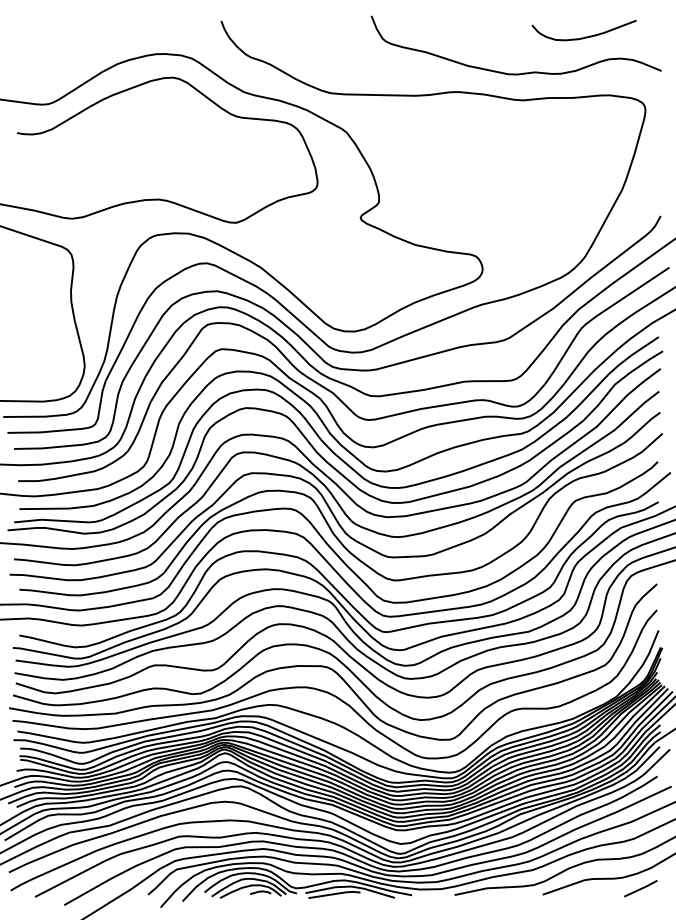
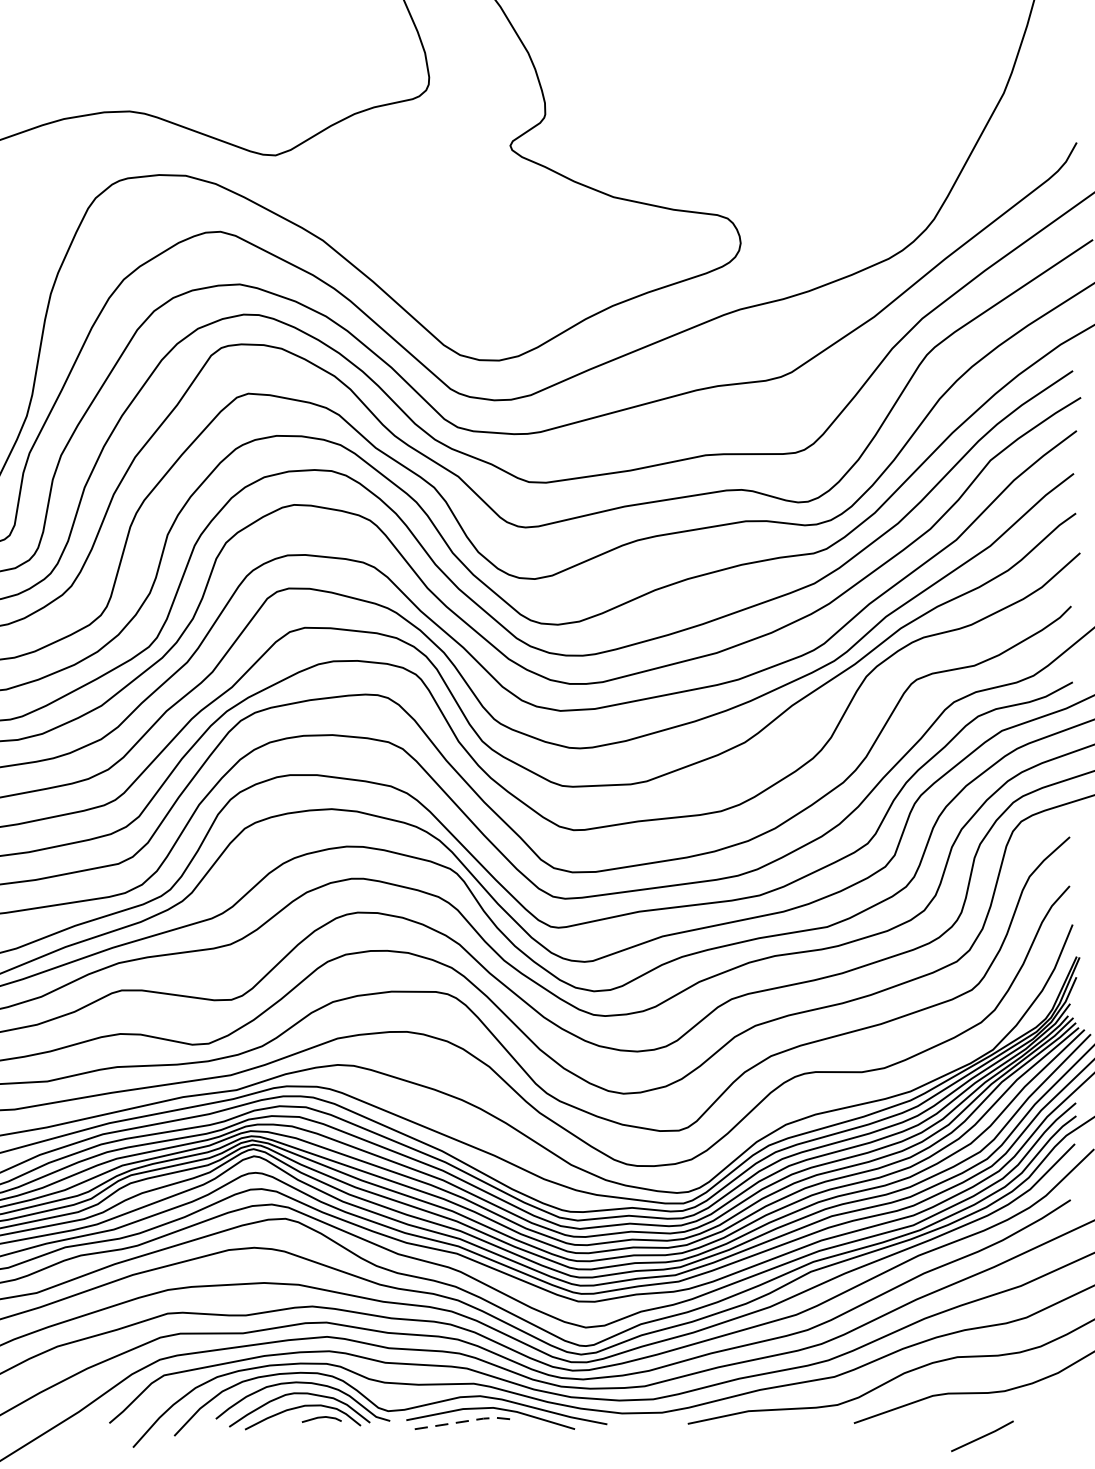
line: (640, 888) -> (981, 1436), moved
line: (335, 893) -> (462, 1420), solid -> dashed

